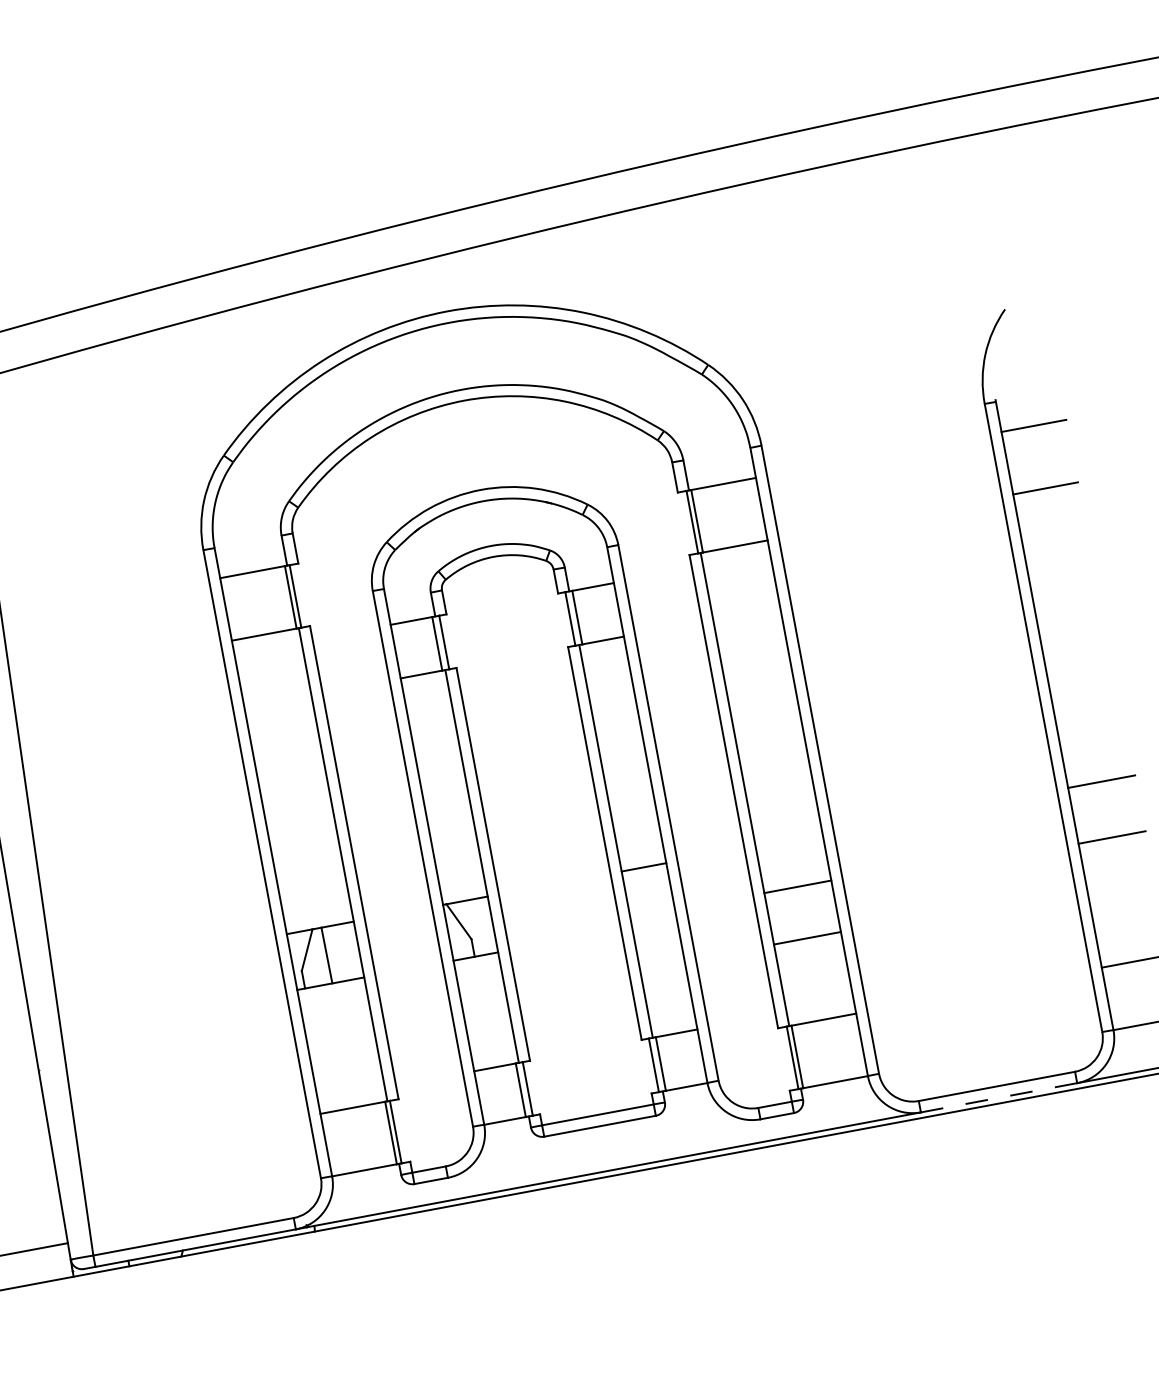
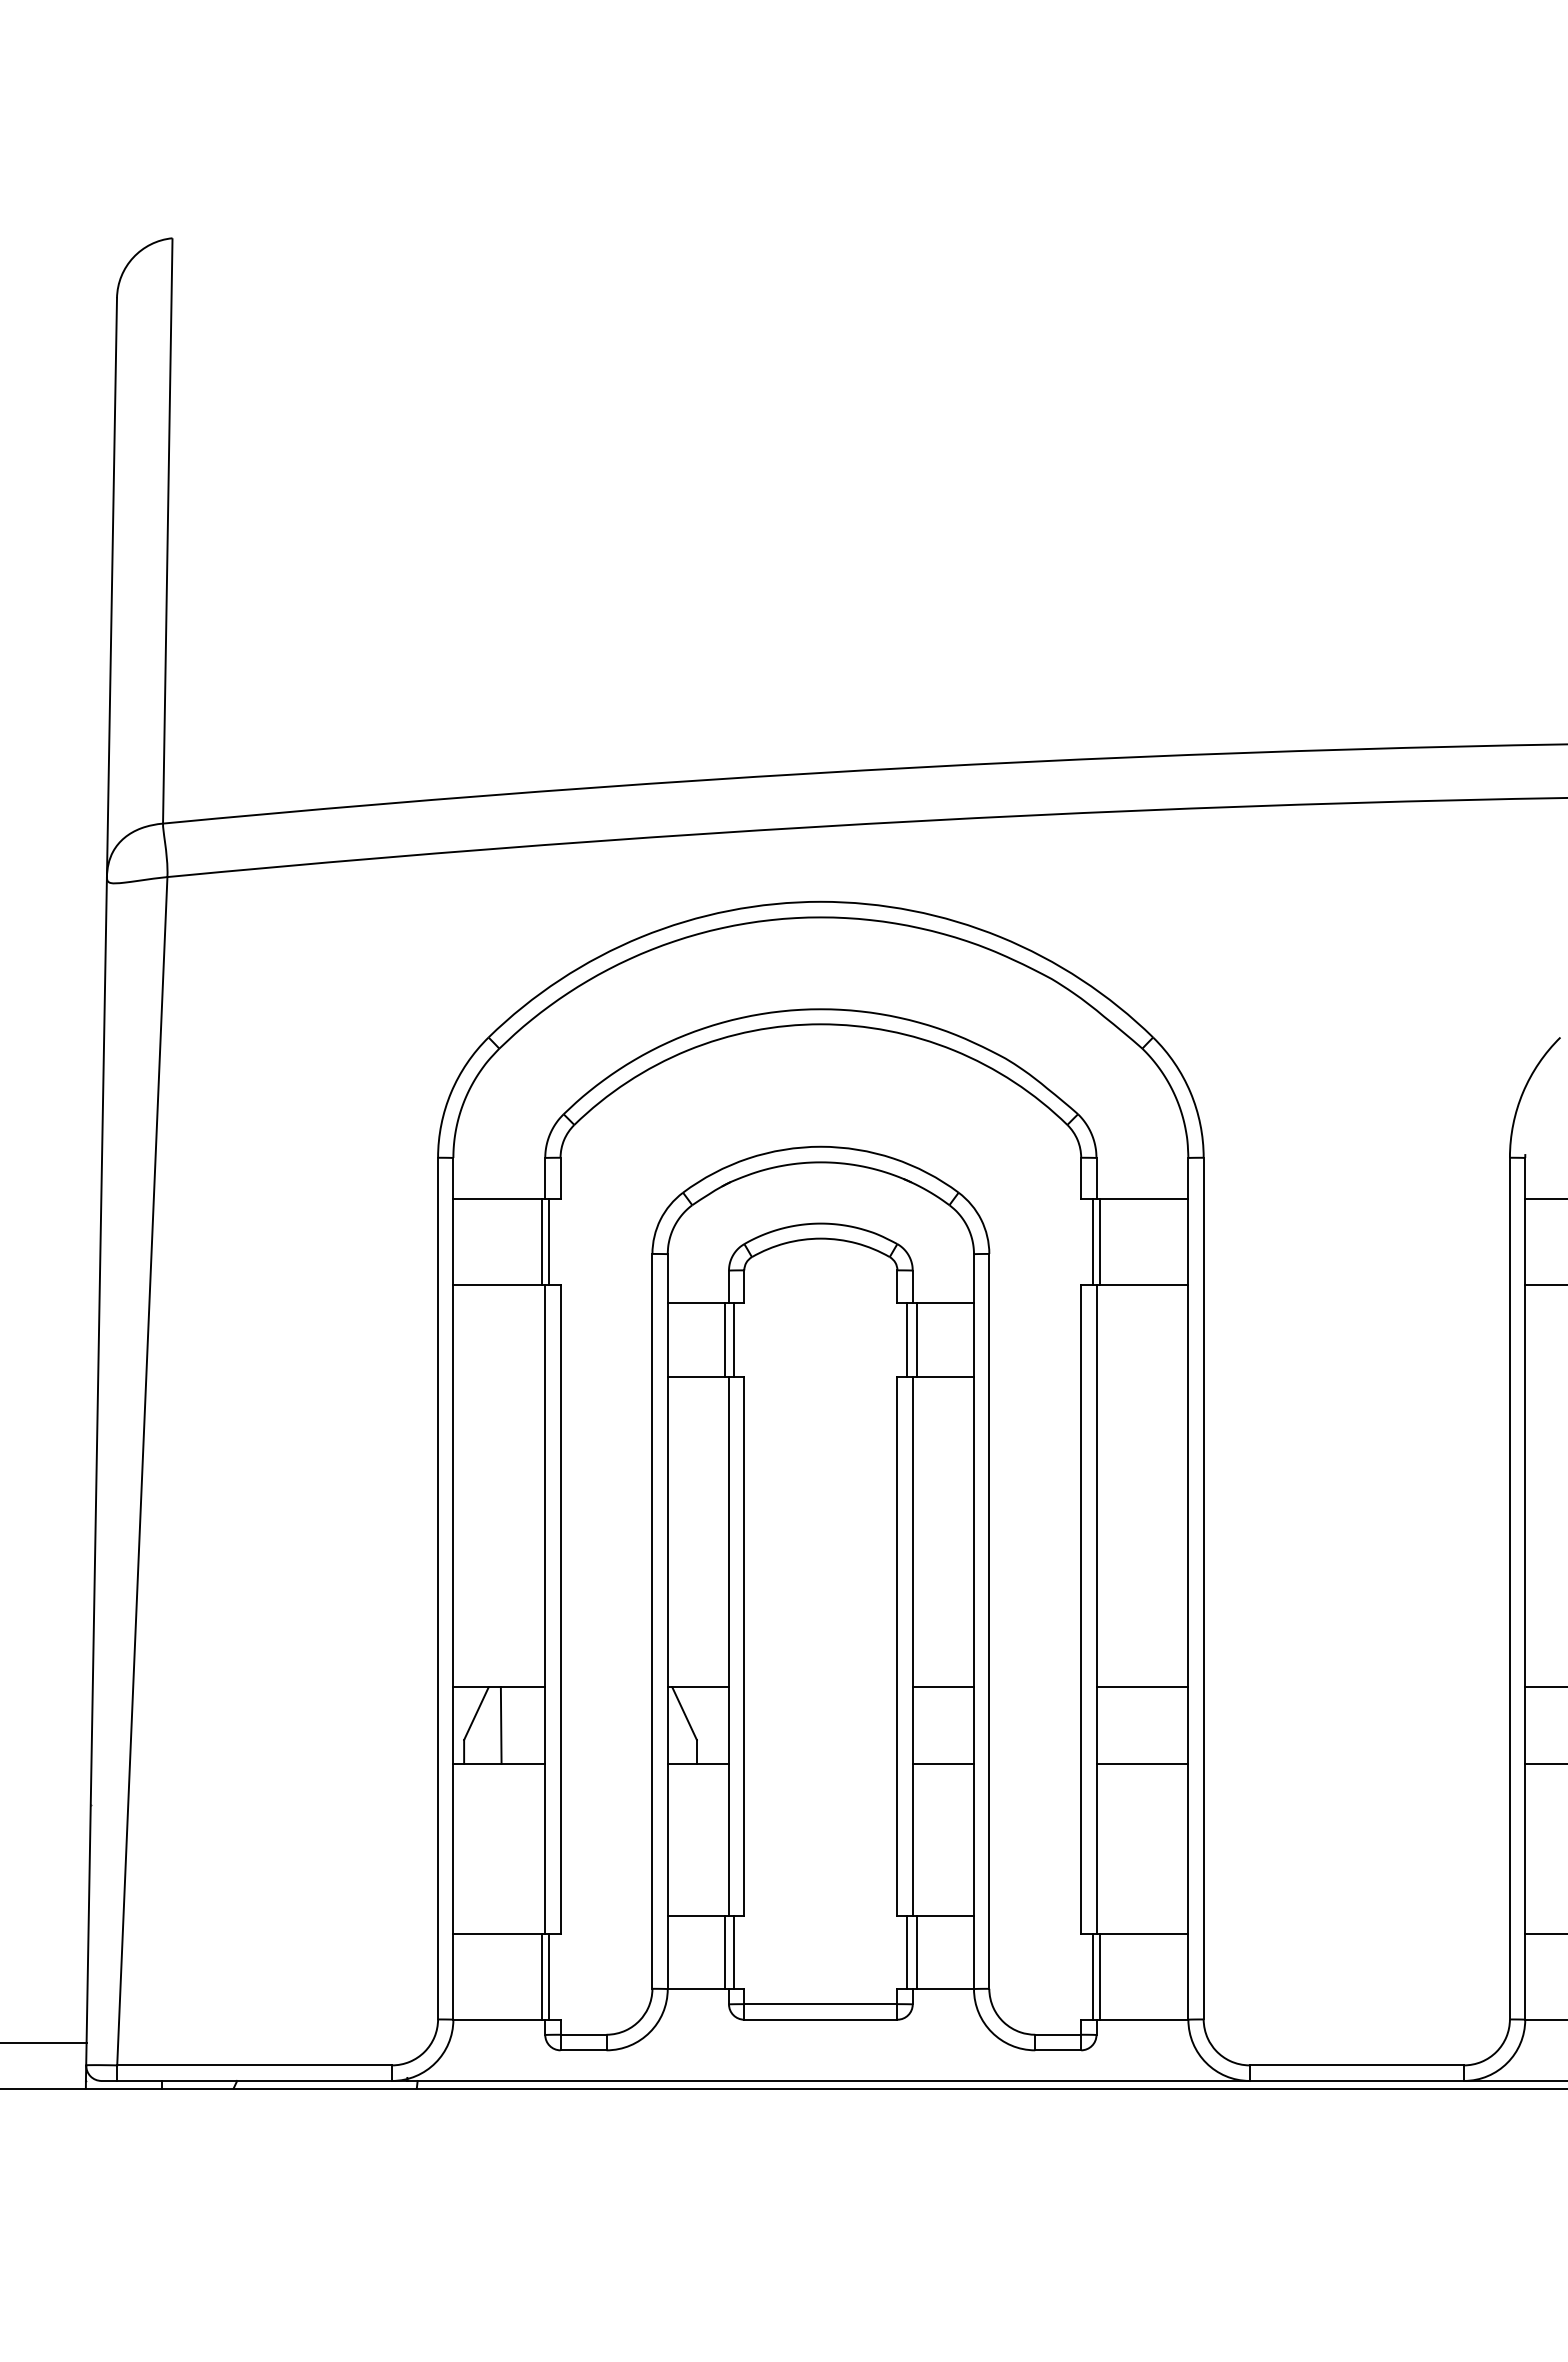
line: (797, 886) -> (1142, 1687), moved
line: (654, 923) -> (943, 1764), added
line: (807, 938) -> (1142, 1764), moved
line: (999, 1097) -> (1357, 2080), dashed -> solid

